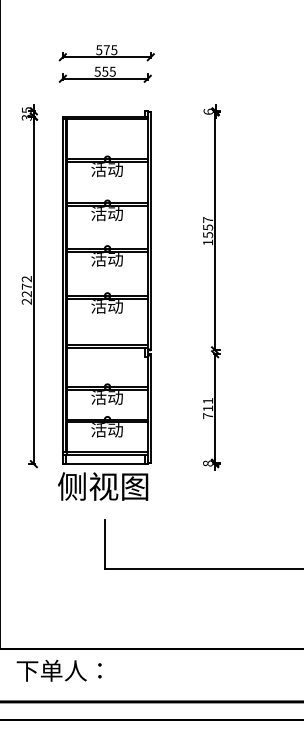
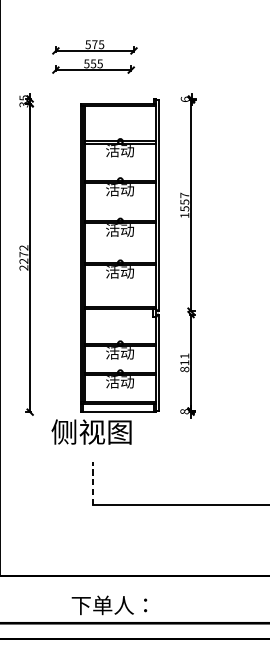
part: (106, 287) -> (119, 255), moved
text: (208, 416) -> (185, 369), 711 -> 811
line: (104, 543) -> (92, 482), solid -> dashed
text: (58, 670) -> (108, 605), moved

